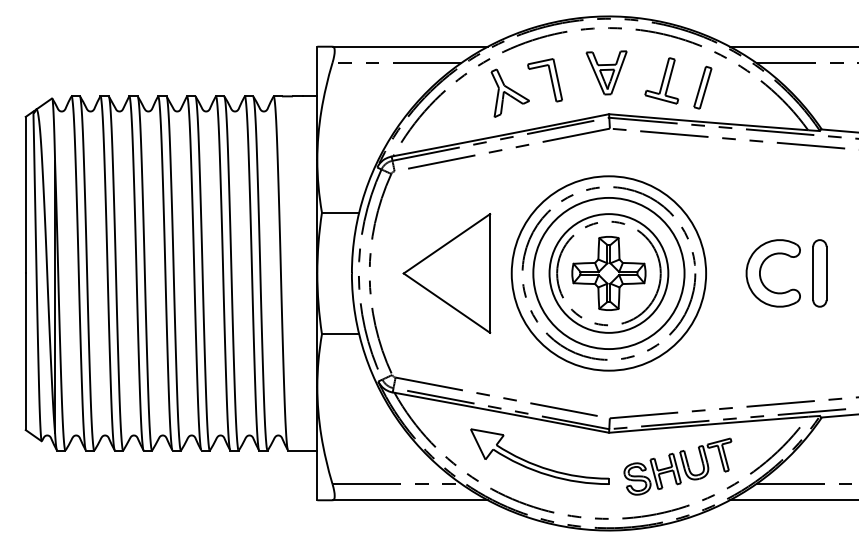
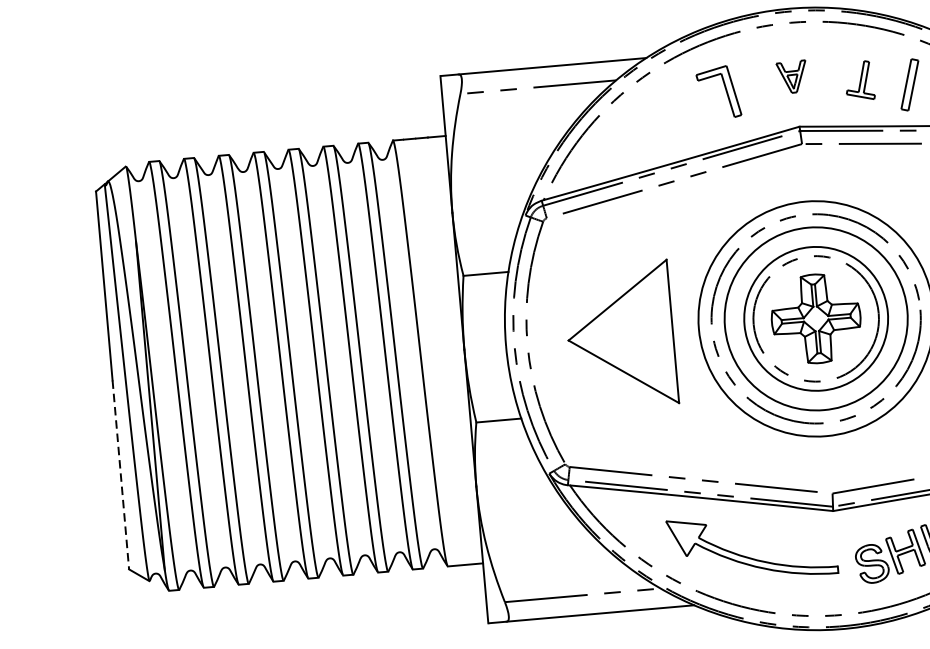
part: (606, 72) -> (792, 76), size x0.6
part: (661, 80) -> (859, 80), size x0.7
part: (509, 92) -> (677, 111), removed
line: (25, 352) -> (120, 475), solid -> dashed

